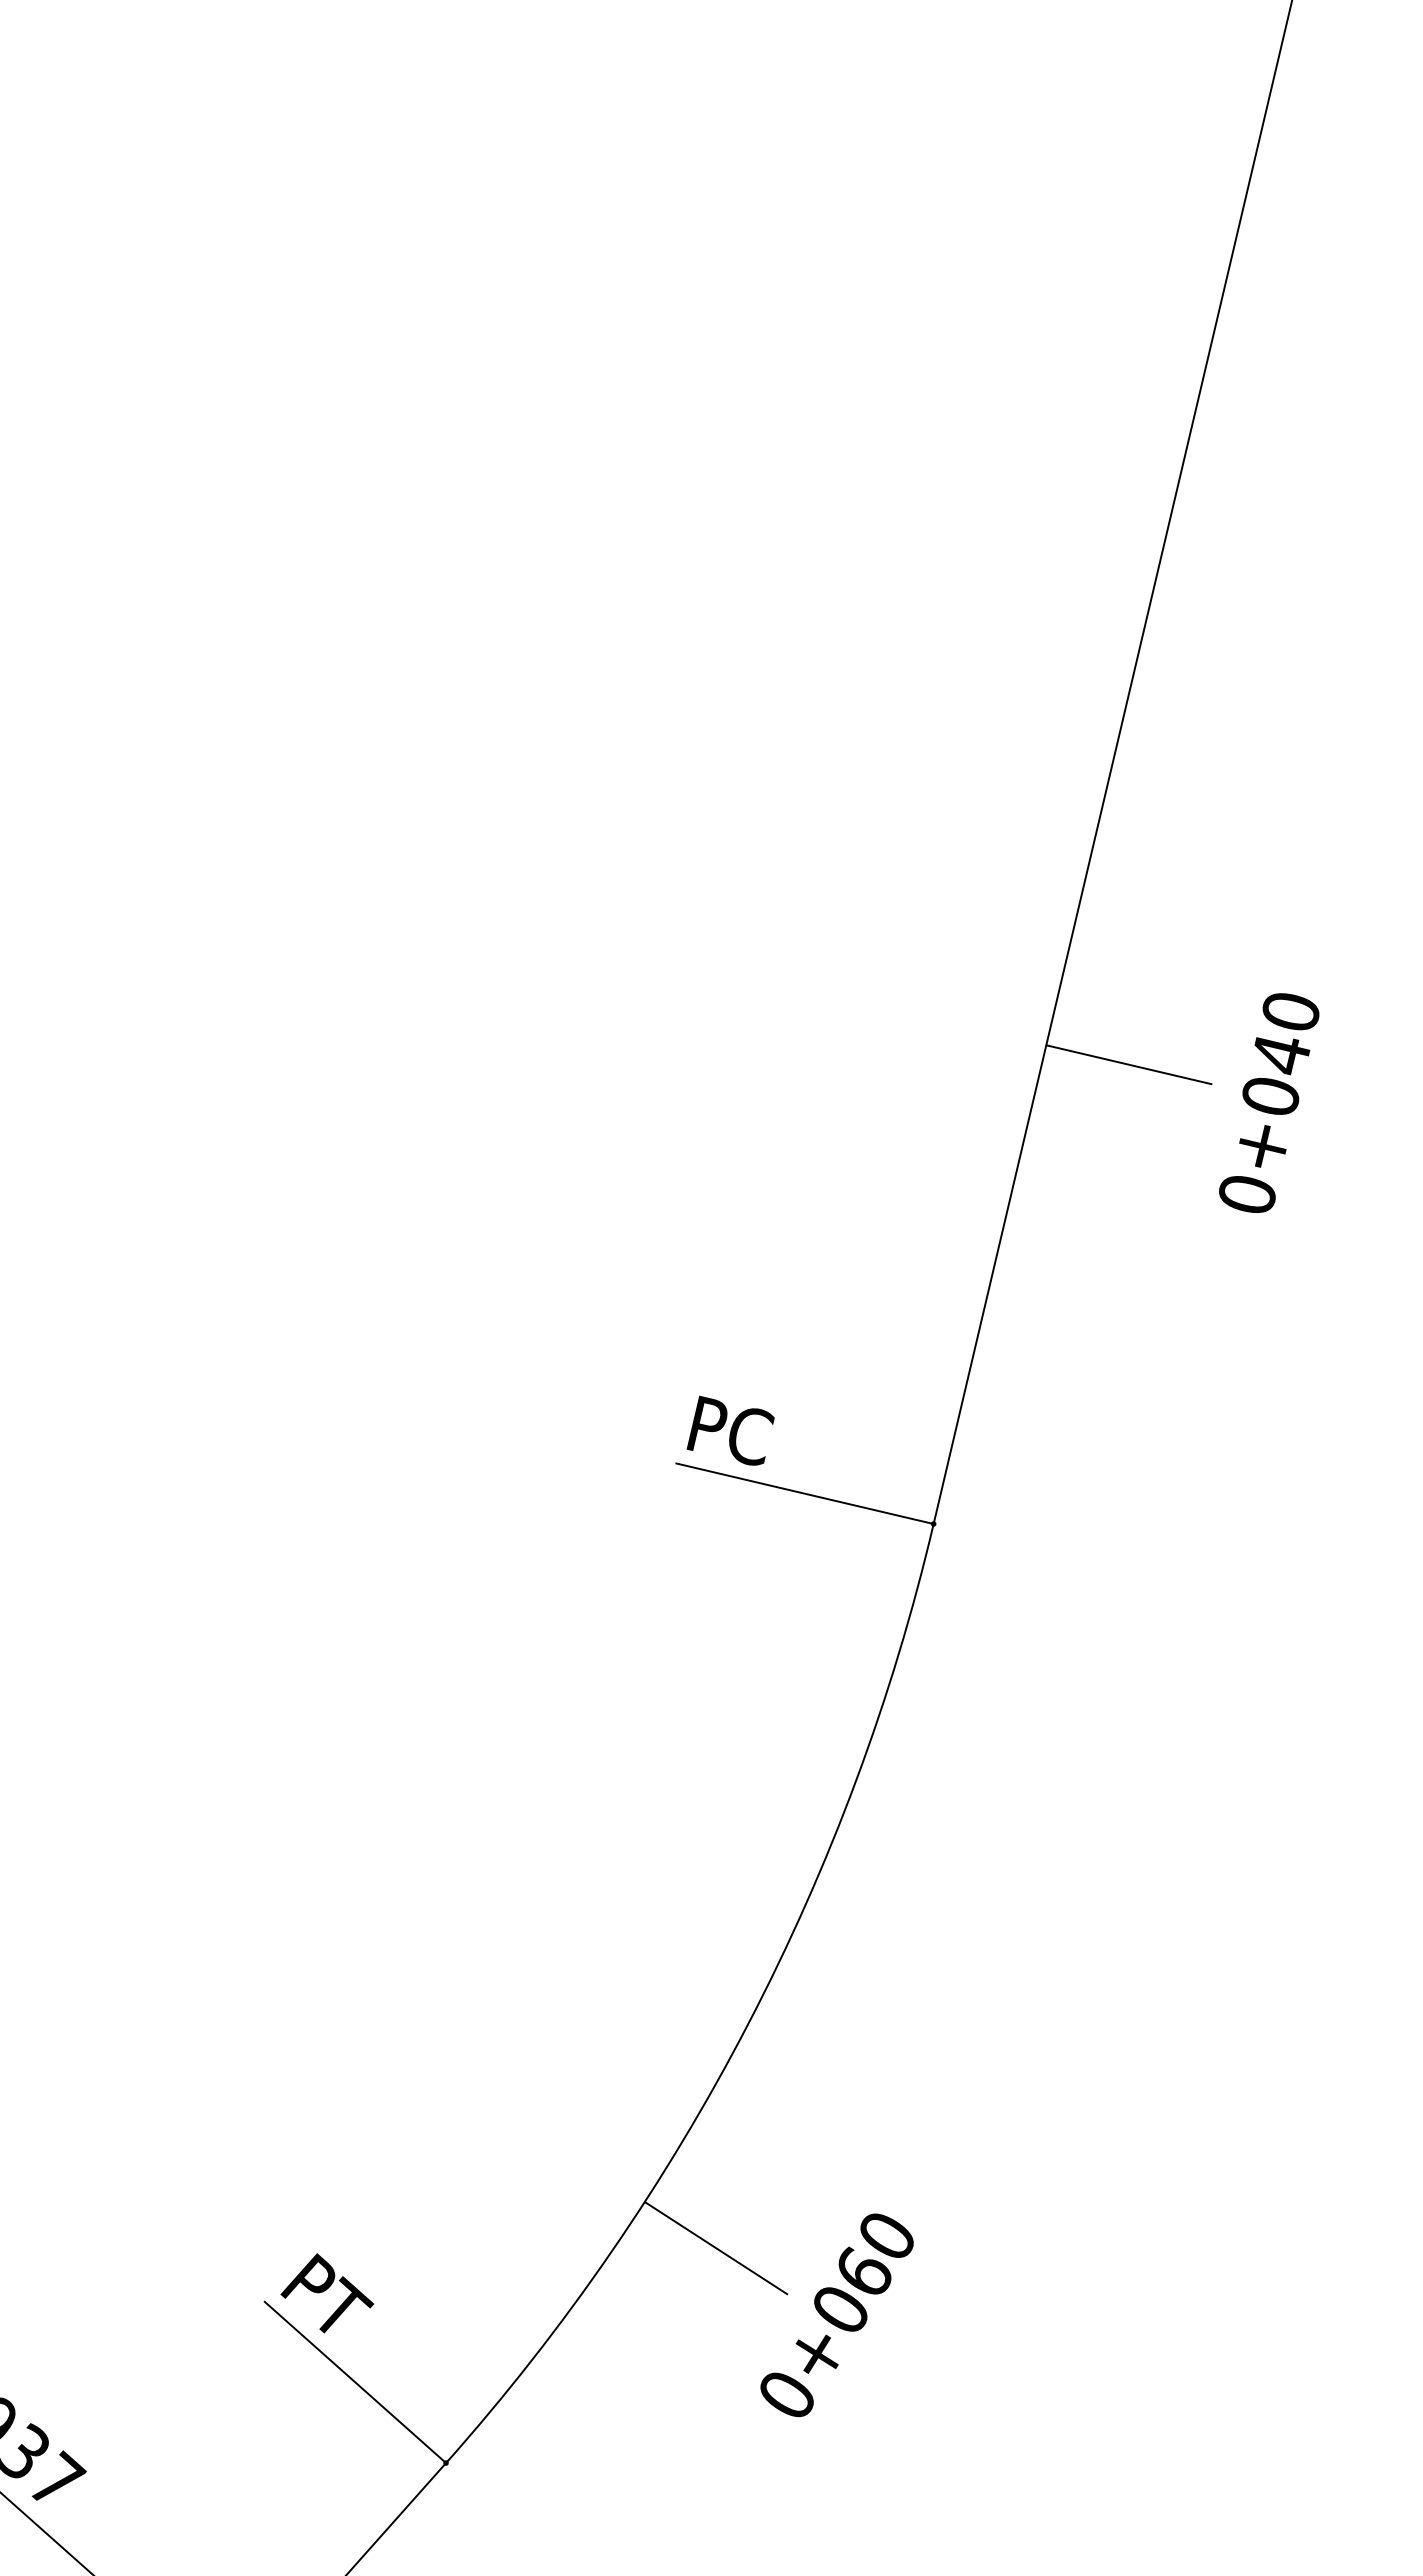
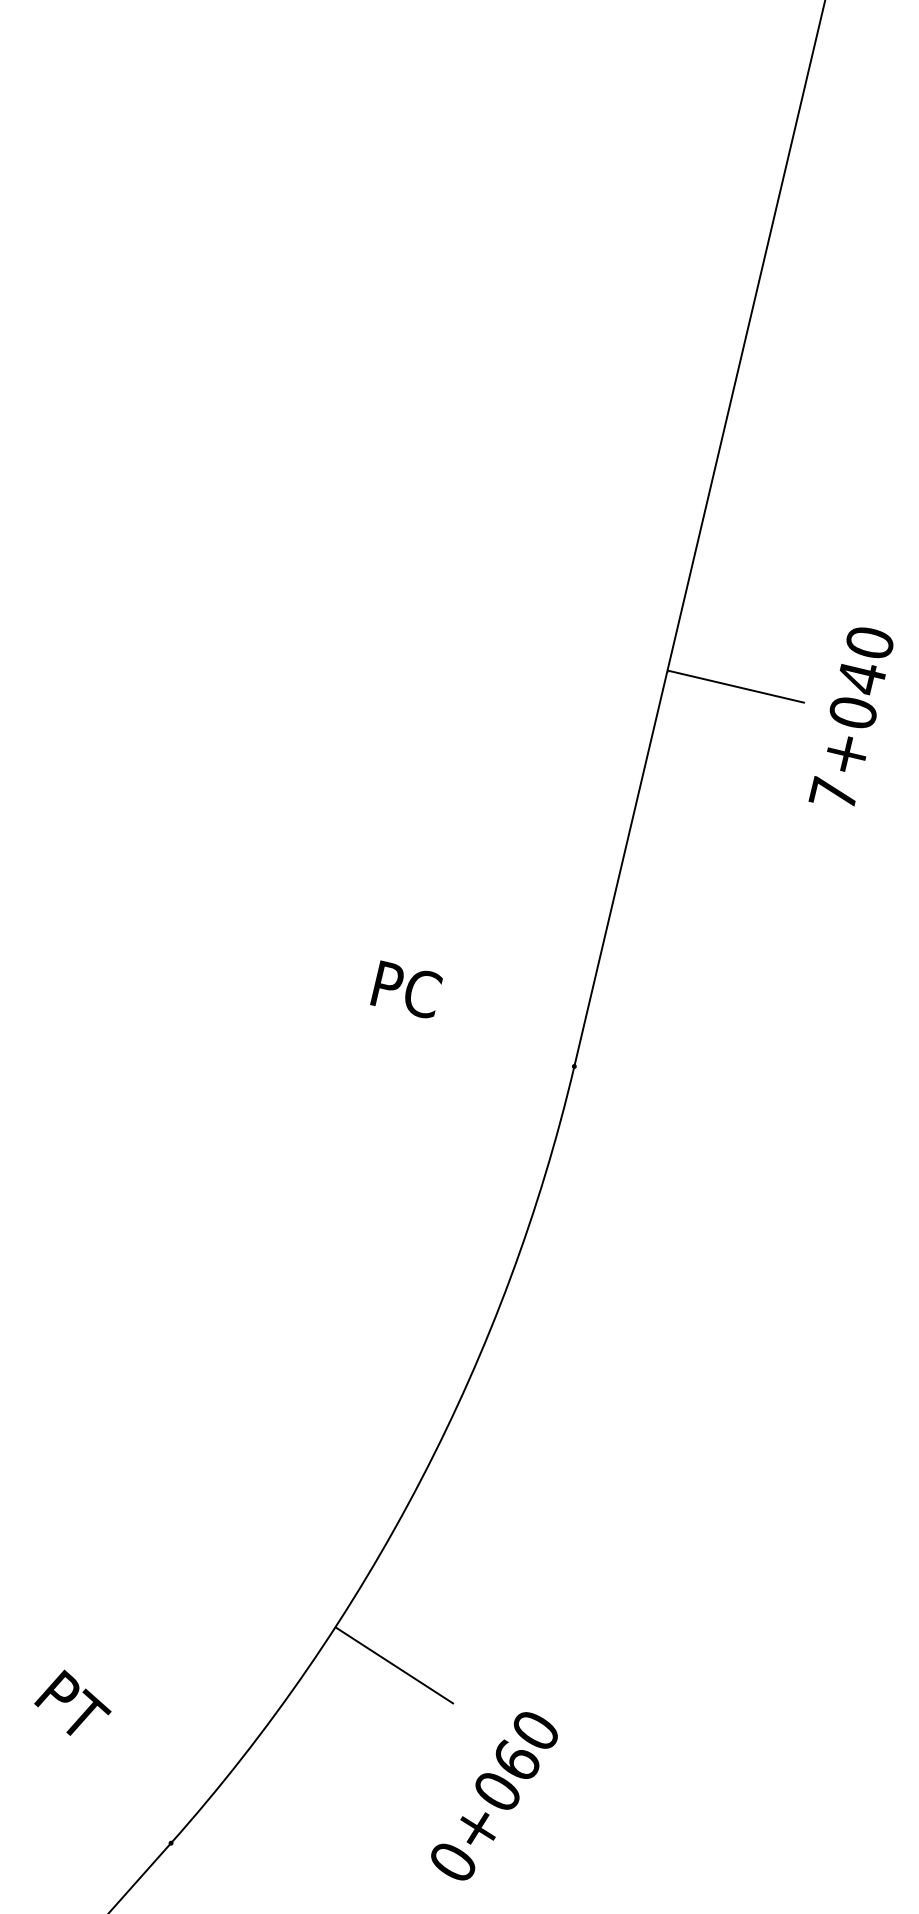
text: (1245, 1192) -> (832, 792), 0+040 -> 7+040
line: (804, 1493) -> (467, 1041), removed
text: (836, 2315) -> (493, 1796), moved
line: (355, 2382) -> (96, 1776), removed

